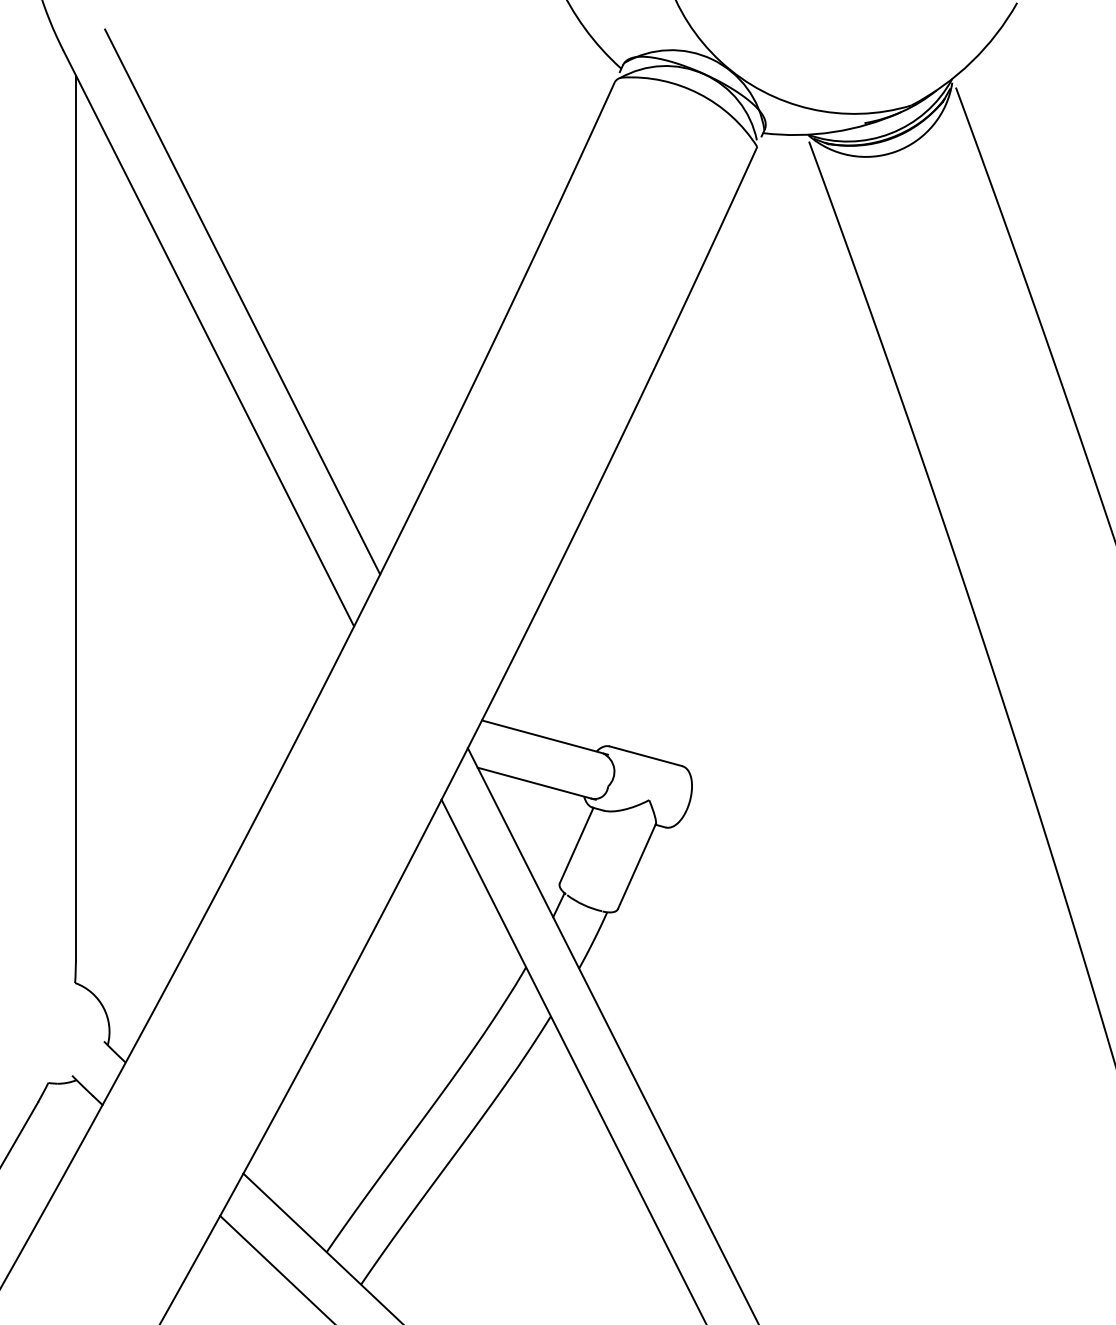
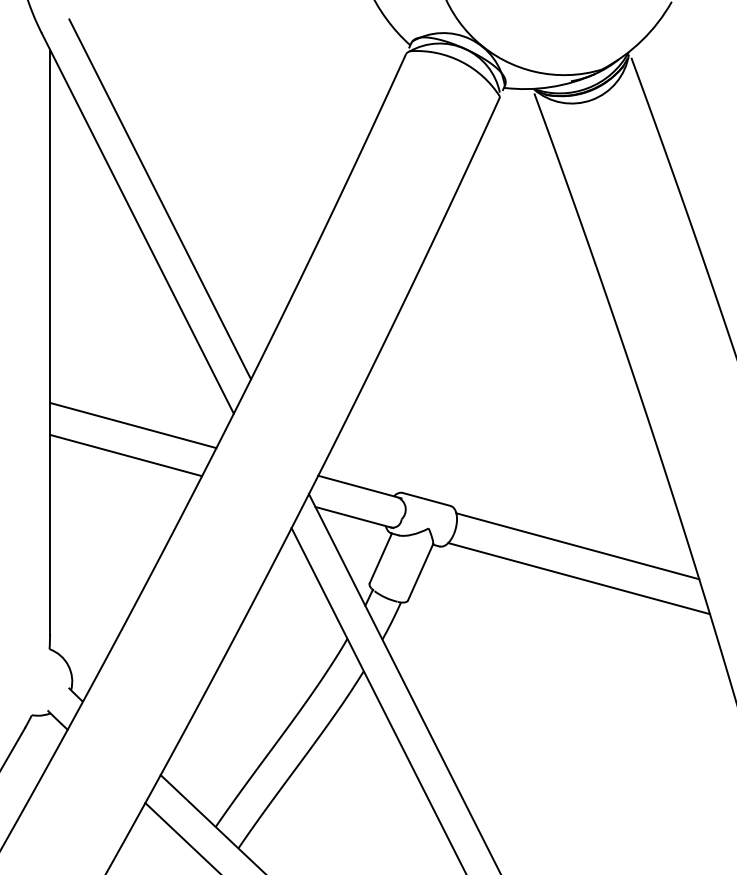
line: (202, 644) -> (133, 425), added
line: (191, 689) -> (126, 455), added
line: (874, 827) -> (577, 546), added
line: (875, 875) -> (578, 578), added

